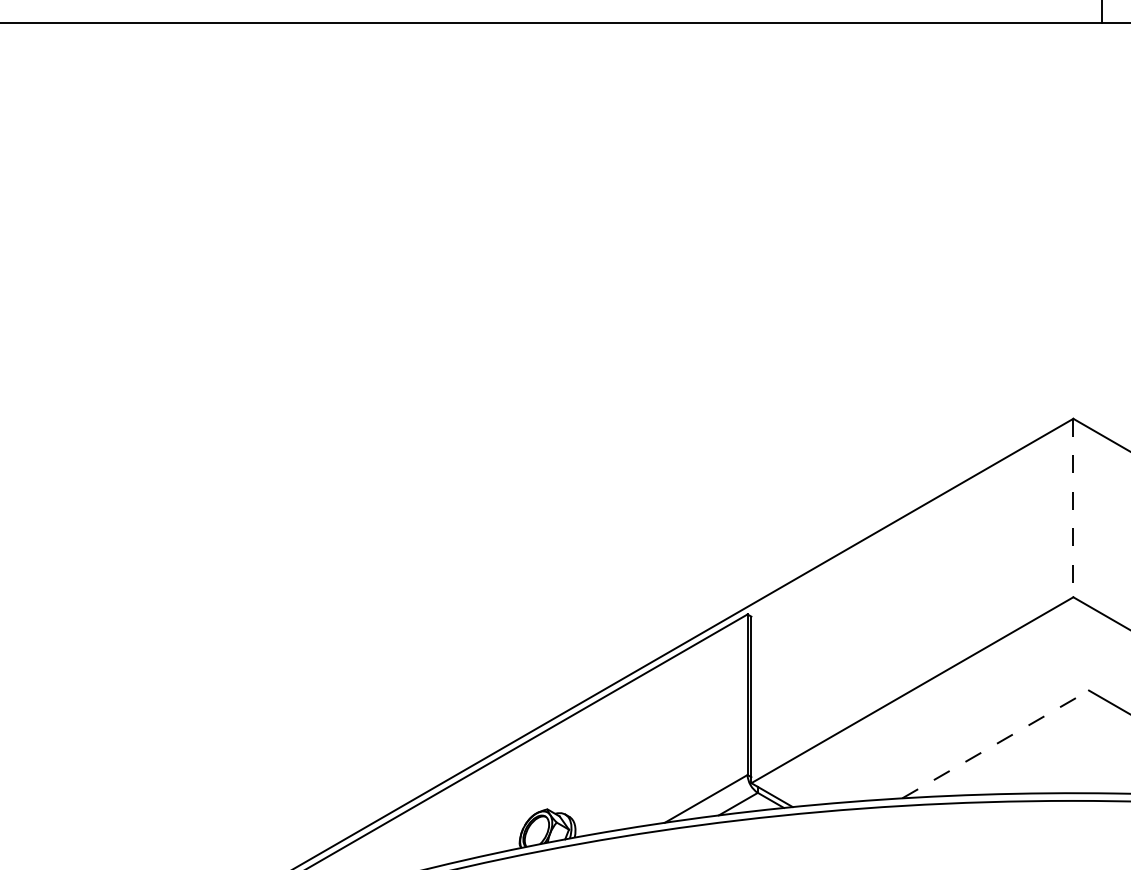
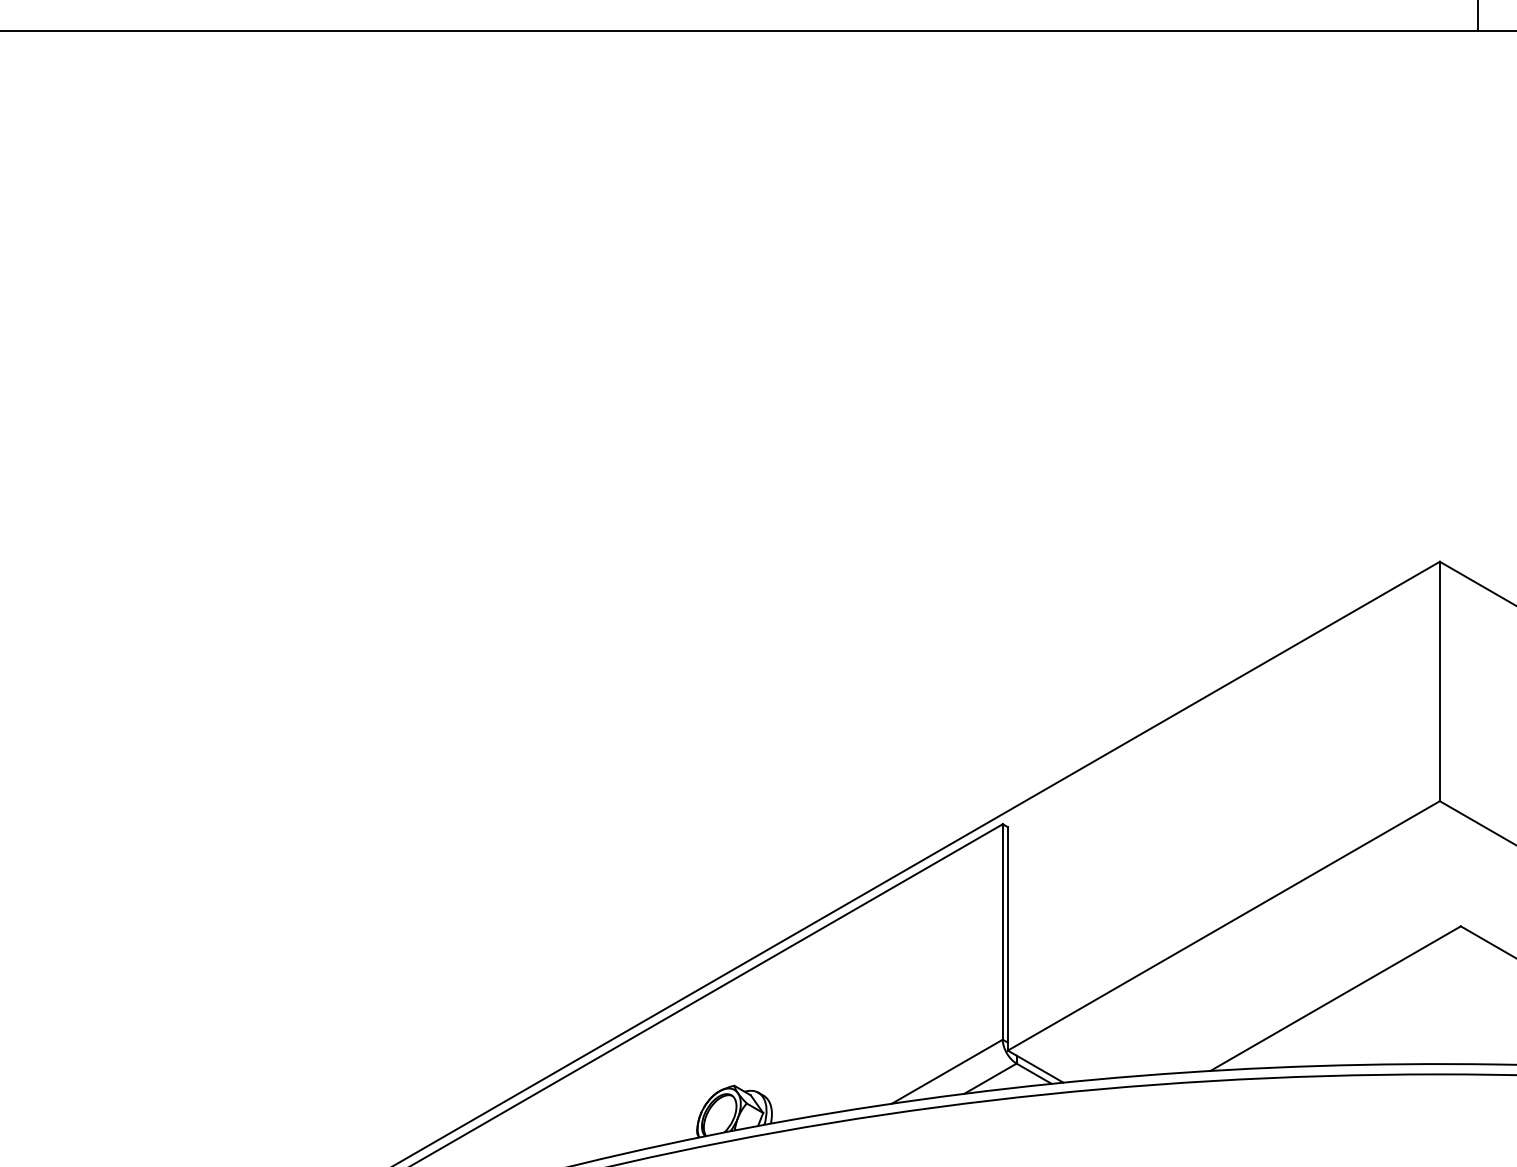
line: (1073, 508) -> (1440, 682), dashed -> solid
line: (995, 744) -> (1335, 998), dashed -> solid

